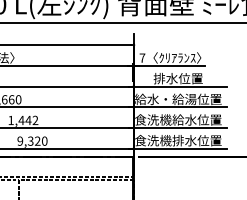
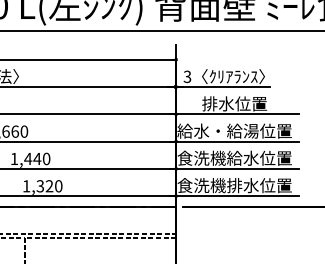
text: (142, 57) -> (187, 76), 7 -> 3
text: (35, 120) -> (46, 158), 1,442 -> 1,440
text: (20, 141) -> (26, 186), 9,320 -> 1,320

